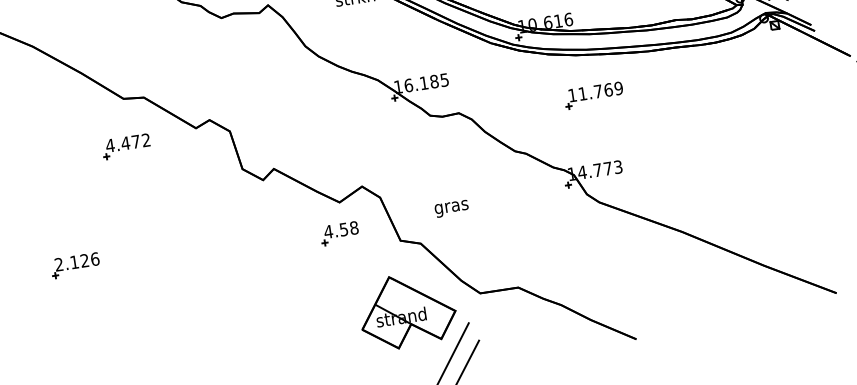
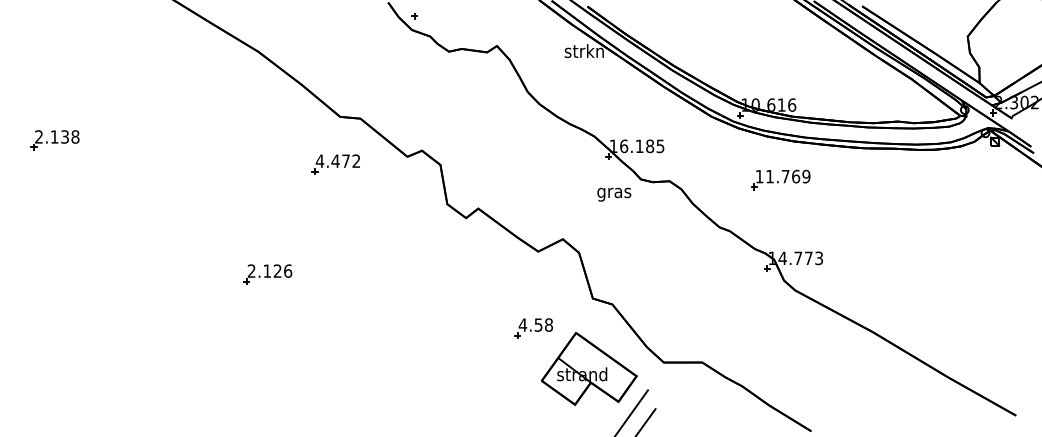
part: (593, 95) -> (780, 179), moved
text: (451, 208) -> (614, 194), moved
part: (339, 233) -> (533, 328), moved

